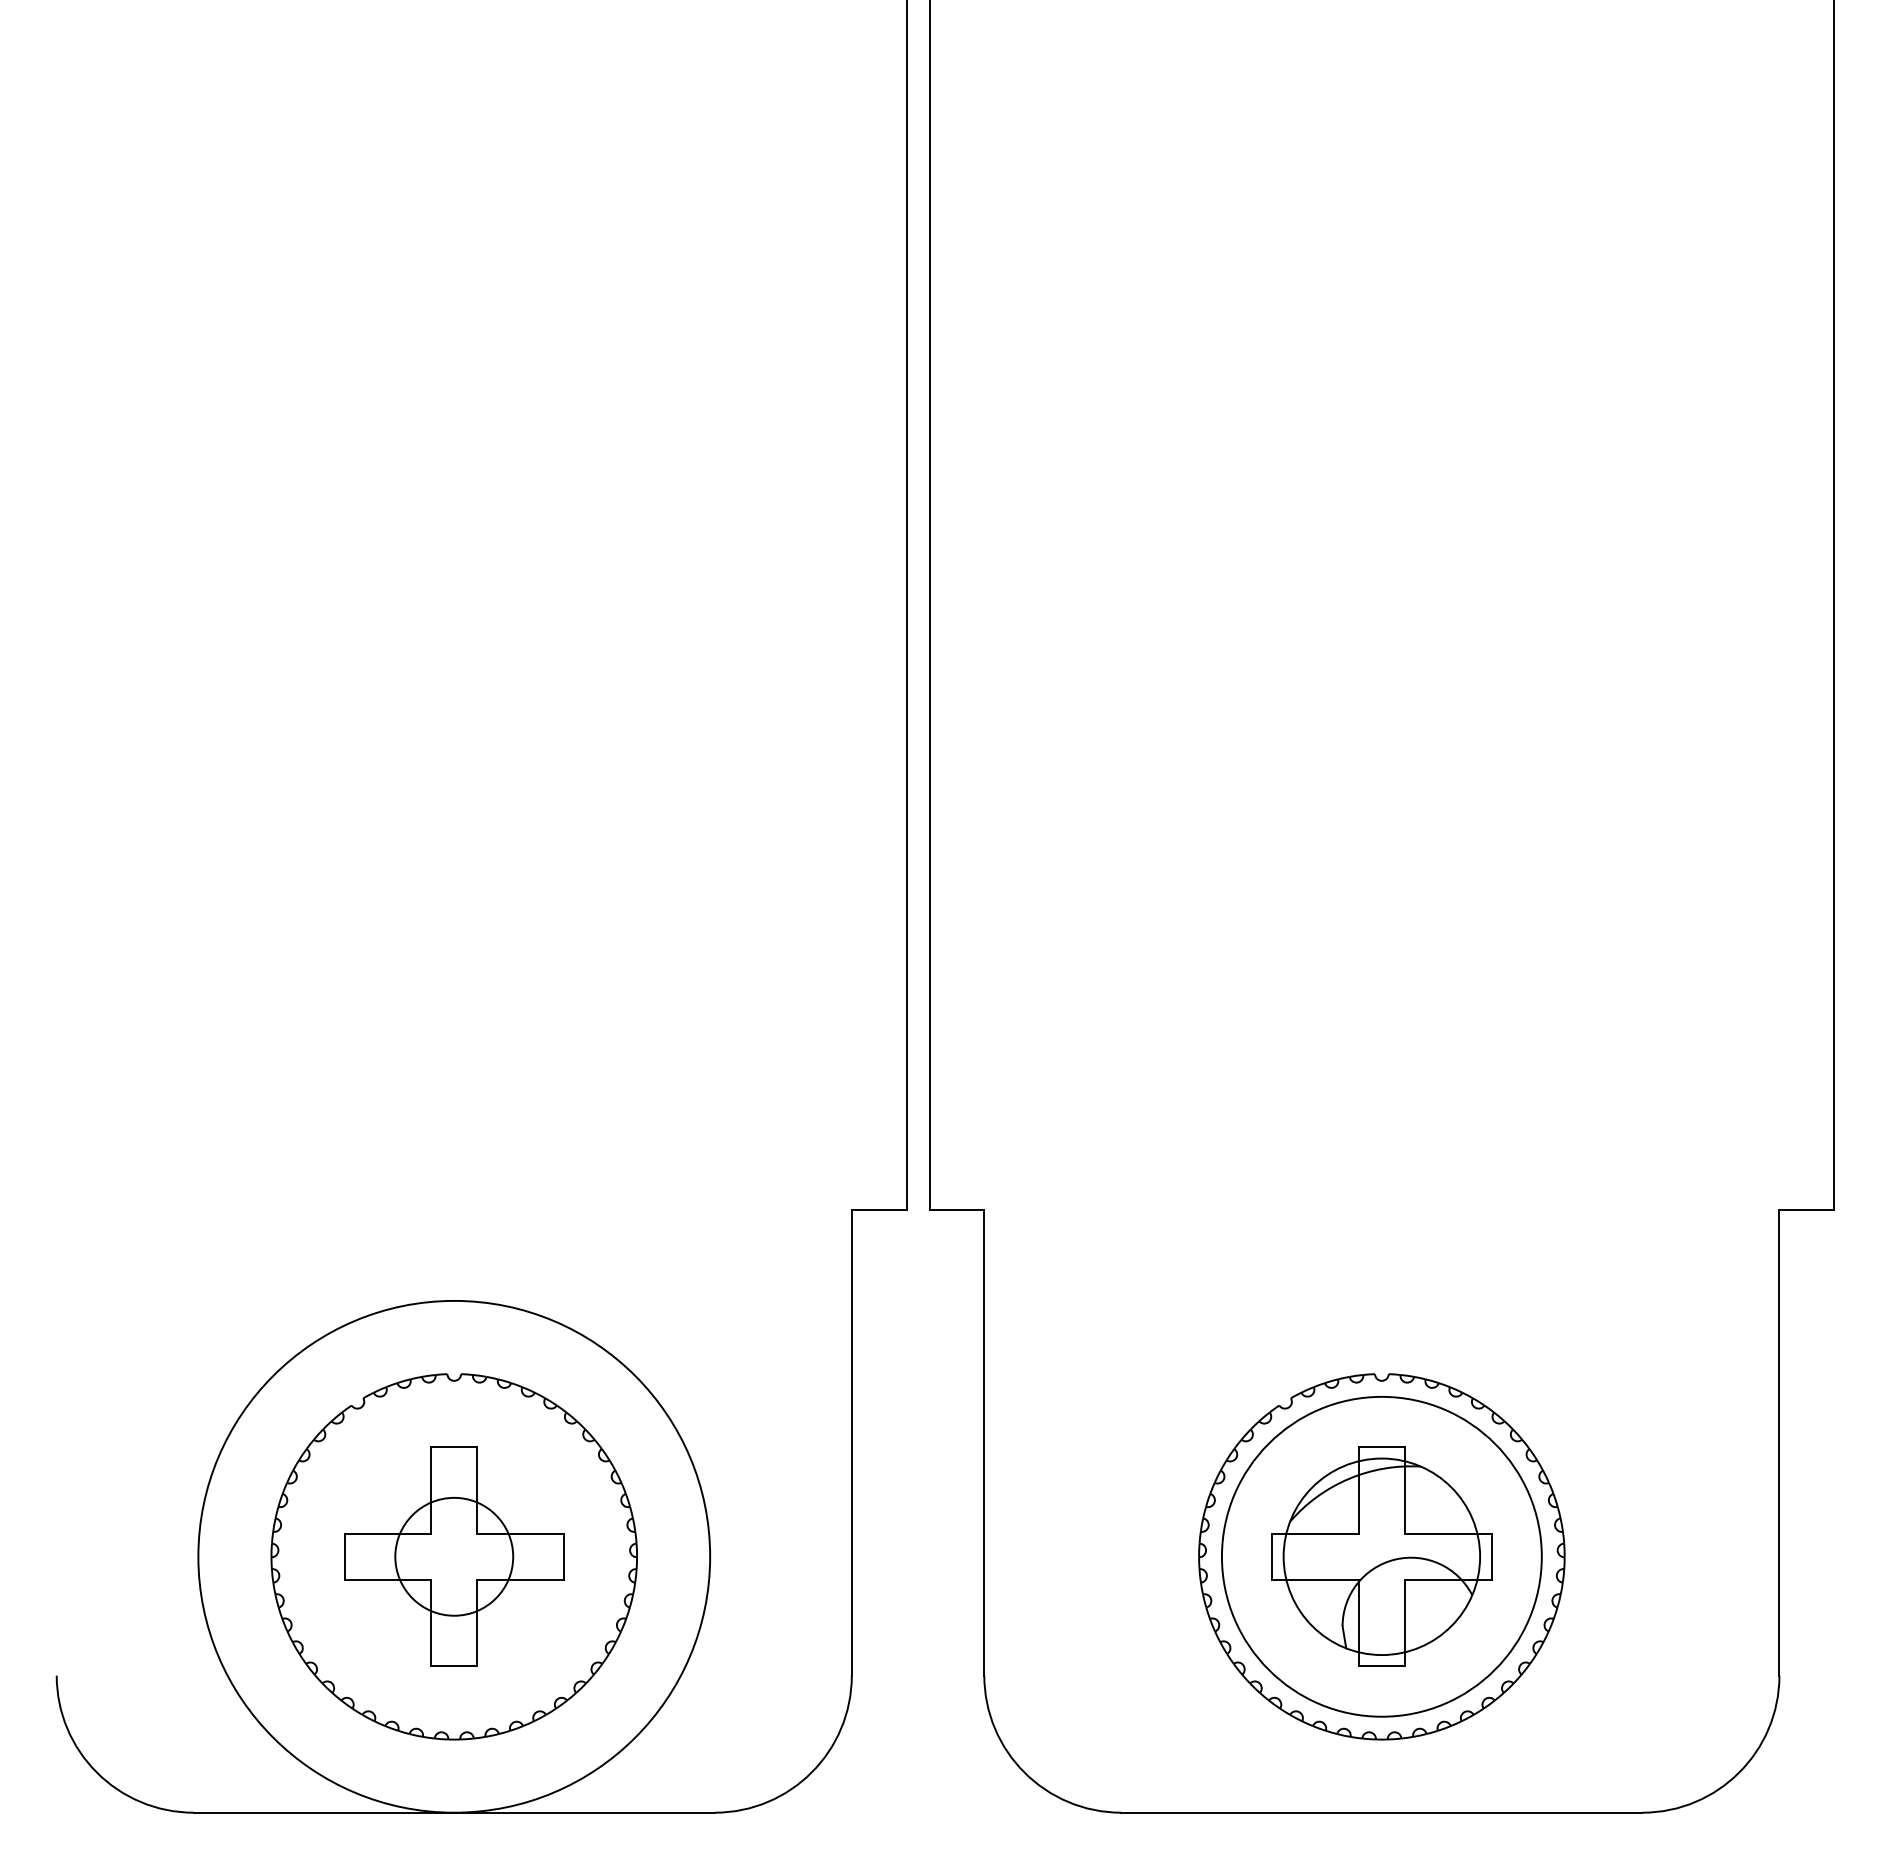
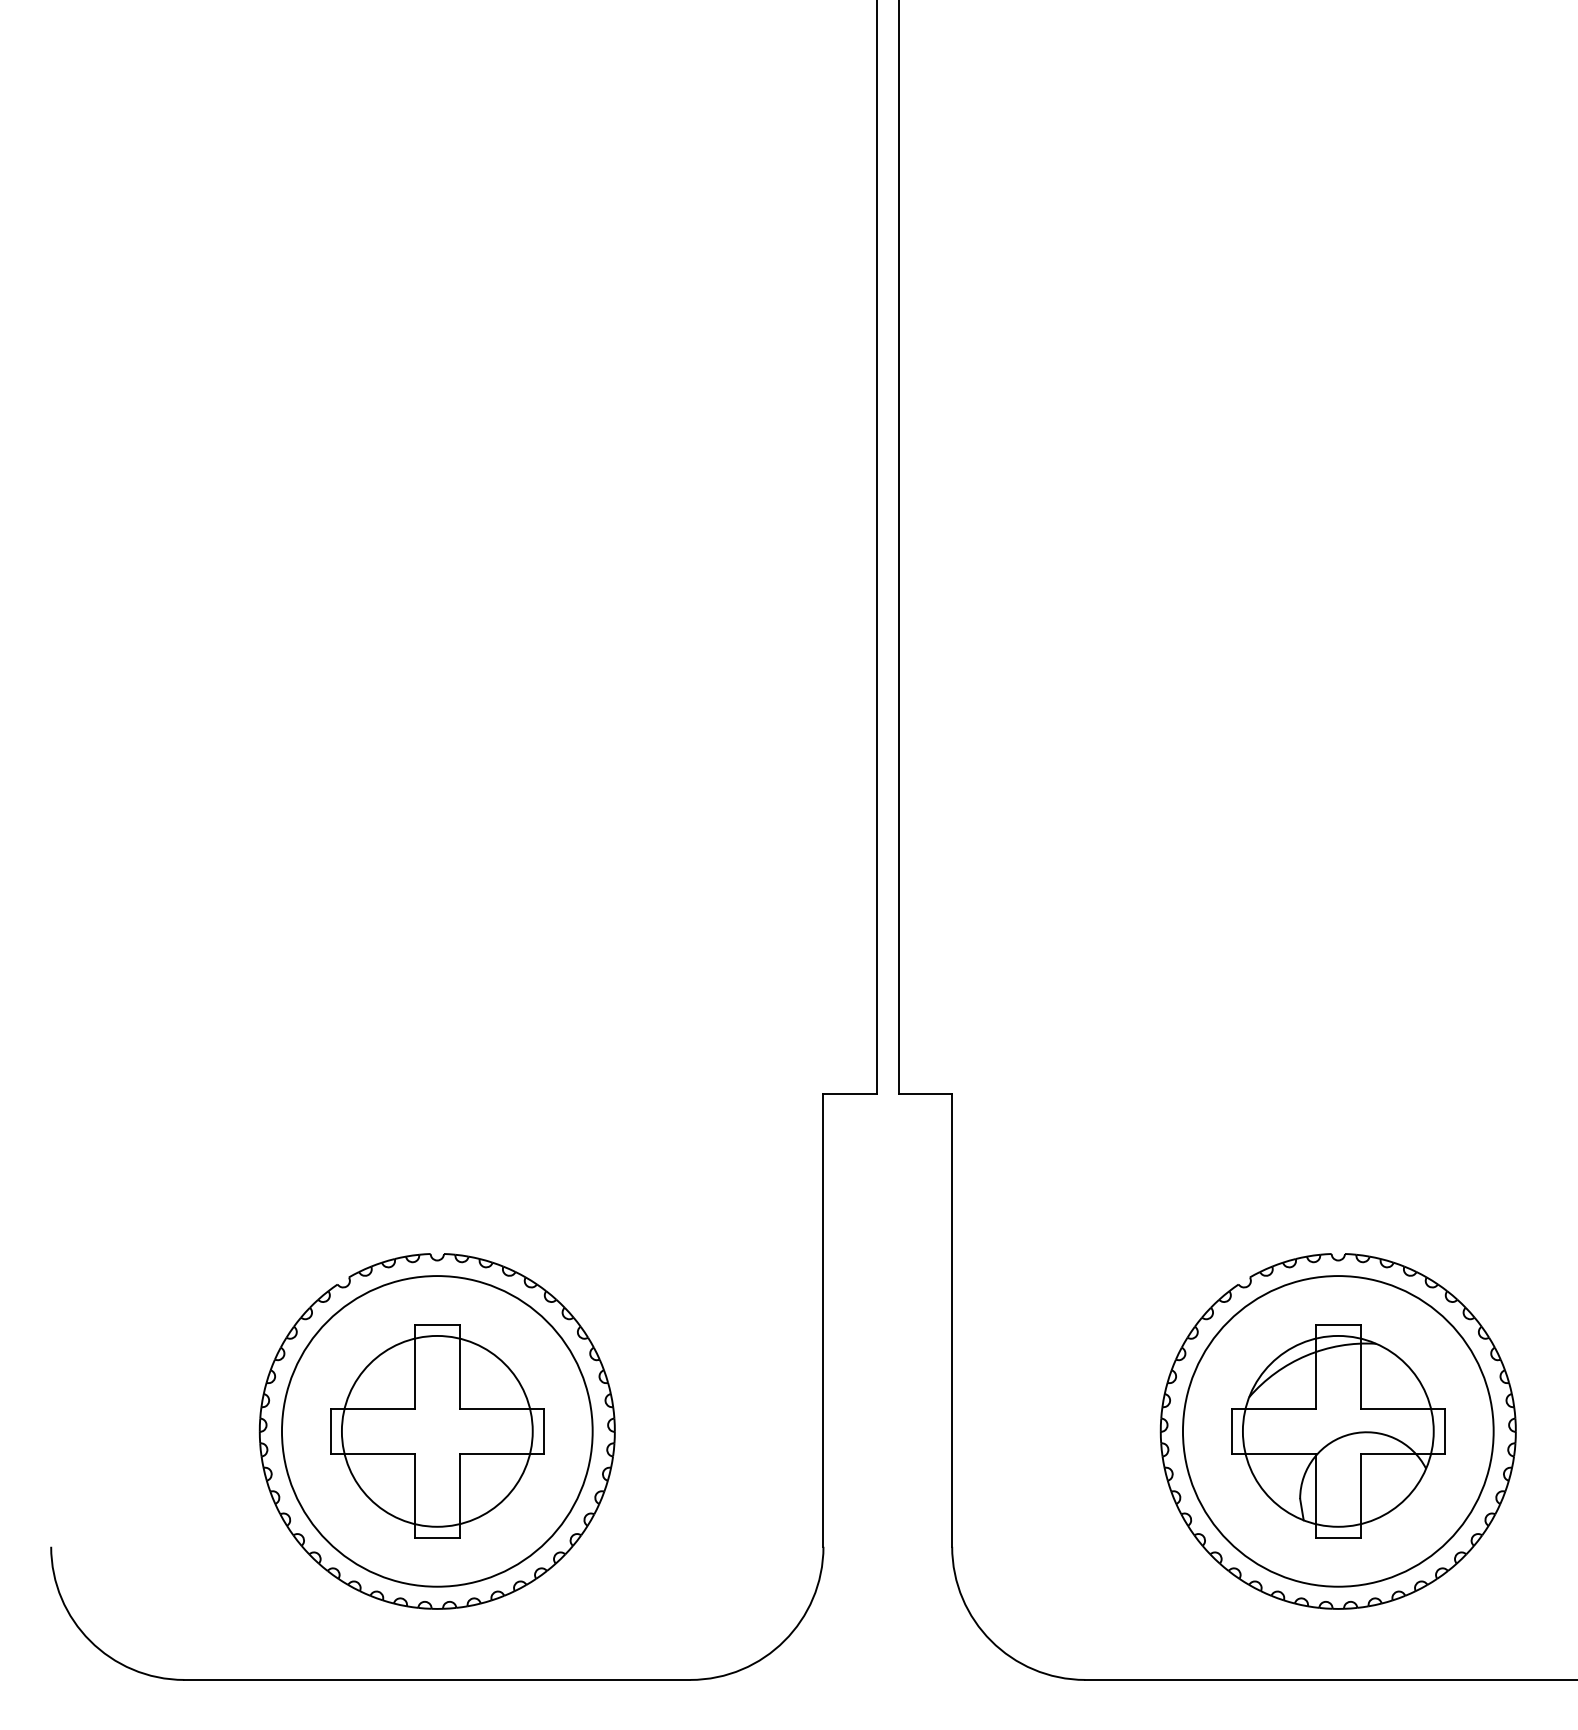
circle: (454, 1556) -> (437, 1431), size x0.62
circle: (454, 1556) -> (437, 1431), size x1.67

